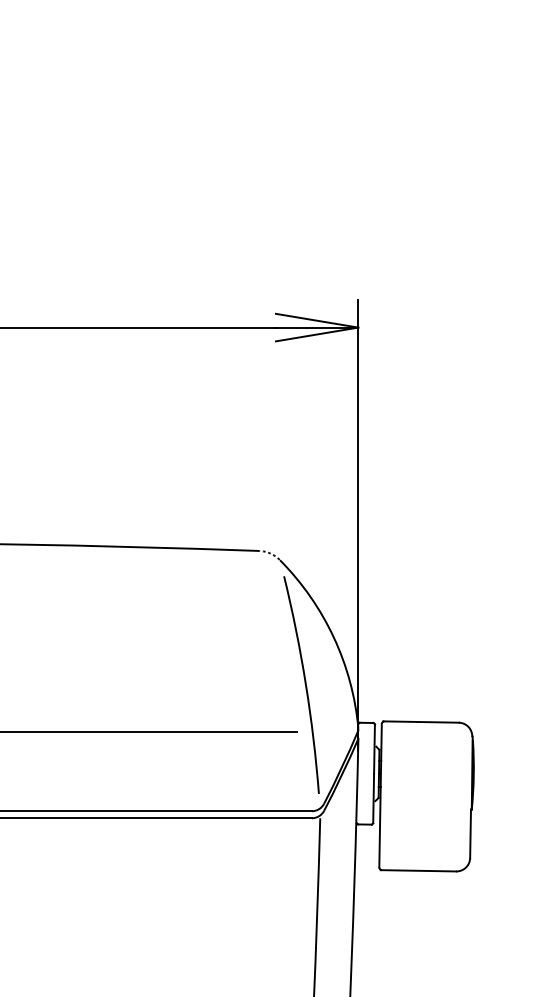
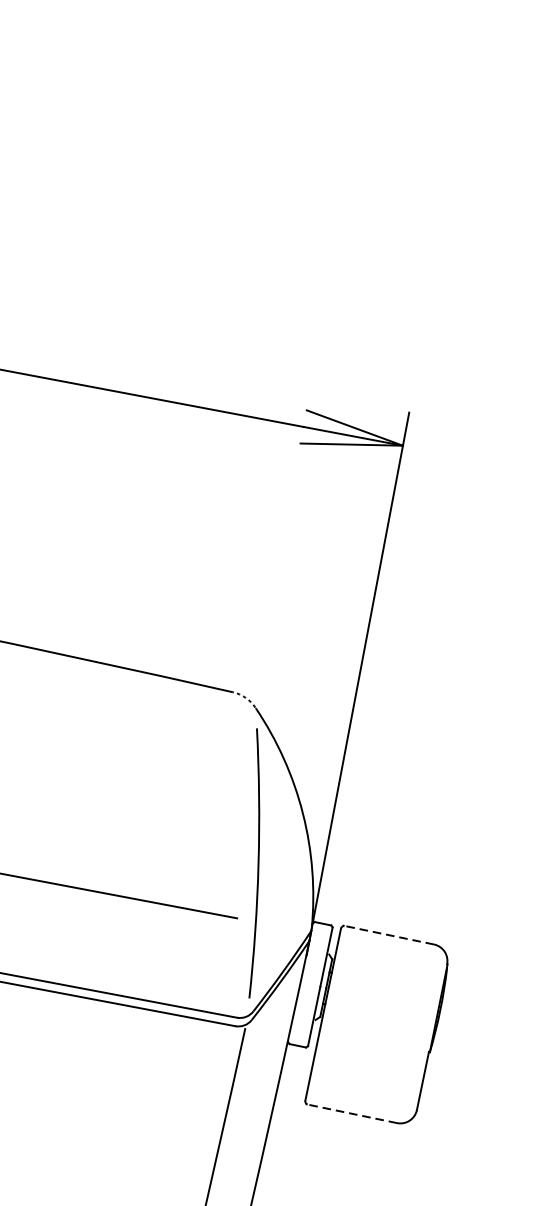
line: (421, 722) -> (389, 935), solid -> dashed
line: (418, 870) -> (351, 1113), solid -> dashed

